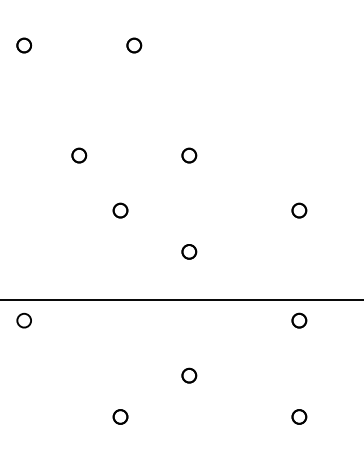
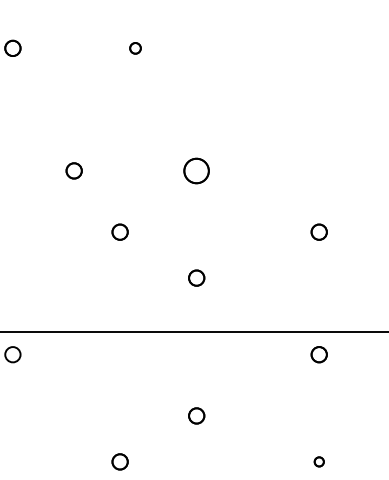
part: (134, 45) -> (135, 48), size x0.7
part: (189, 155) -> (196, 170), size x1.6
part: (299, 416) -> (319, 461), size x0.6

